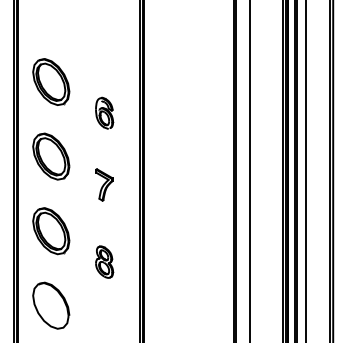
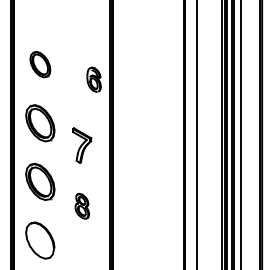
part: (51, 81) -> (40, 64), size x0.7
part: (104, 112) -> (94, 79), moved
part: (104, 184) -> (82, 145), size x1.4

